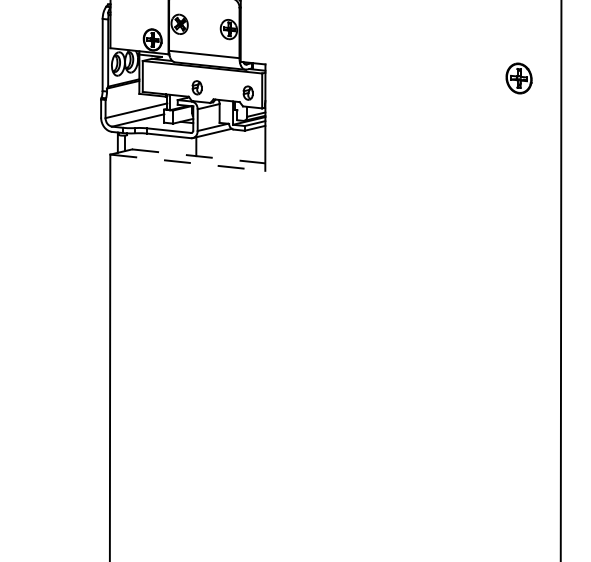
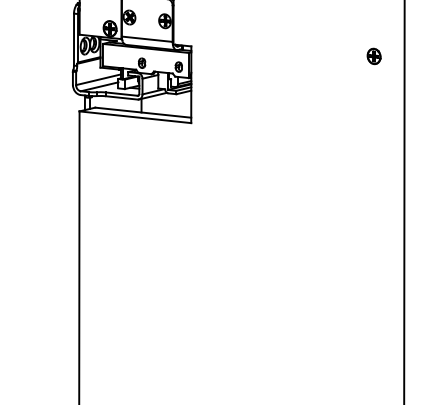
part: (518, 77) -> (373, 55), size x0.71
line: (198, 156) -> (143, 112), dashed -> solid
line: (187, 162) -> (135, 117), dashed -> solid

